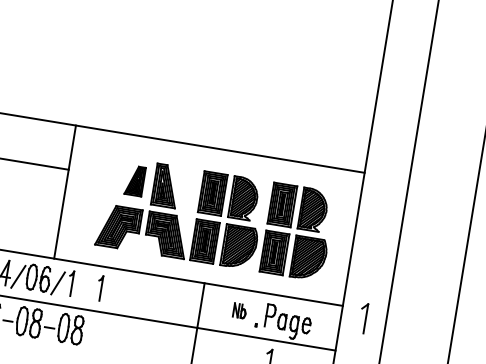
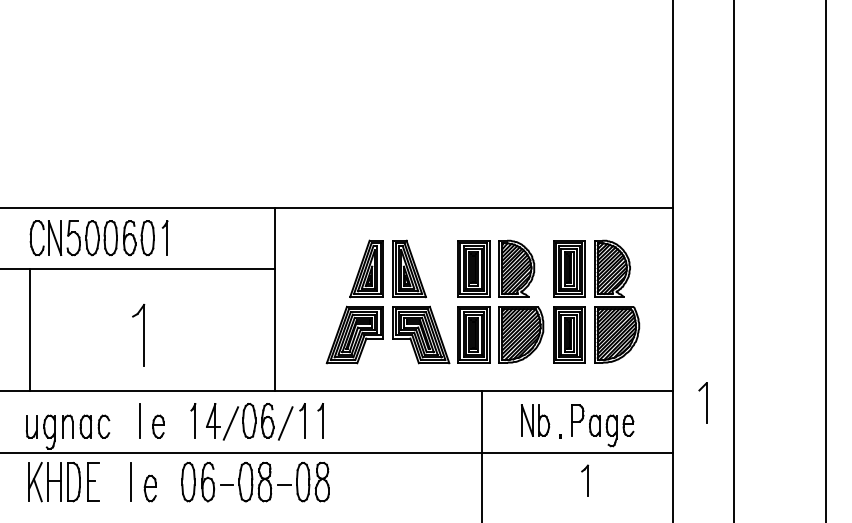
part: (135, 180) -> (366, 268), size x1.43
part: (99, 287) -> (320, 420), moved
part: (239, 310) -> (535, 420), size x1.67

